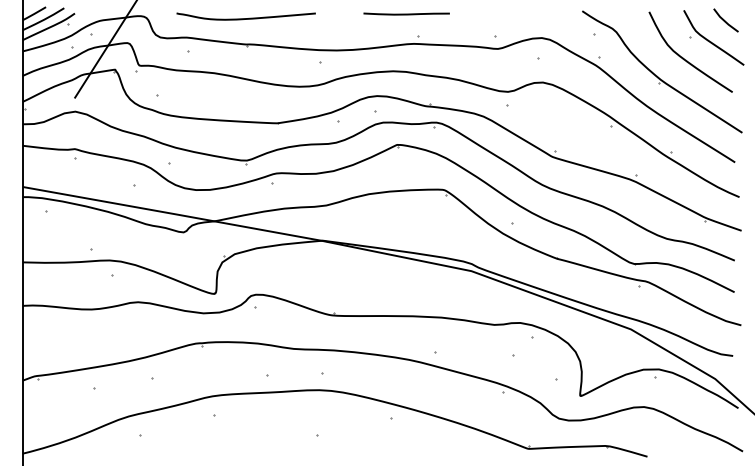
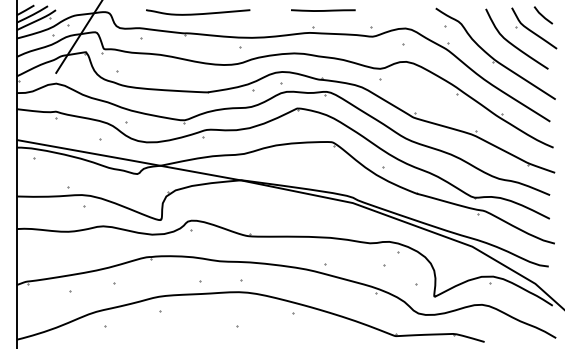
line: (406, 13) -> (323, 10), moved
curve: (246, 17) -> (198, 13), moved

